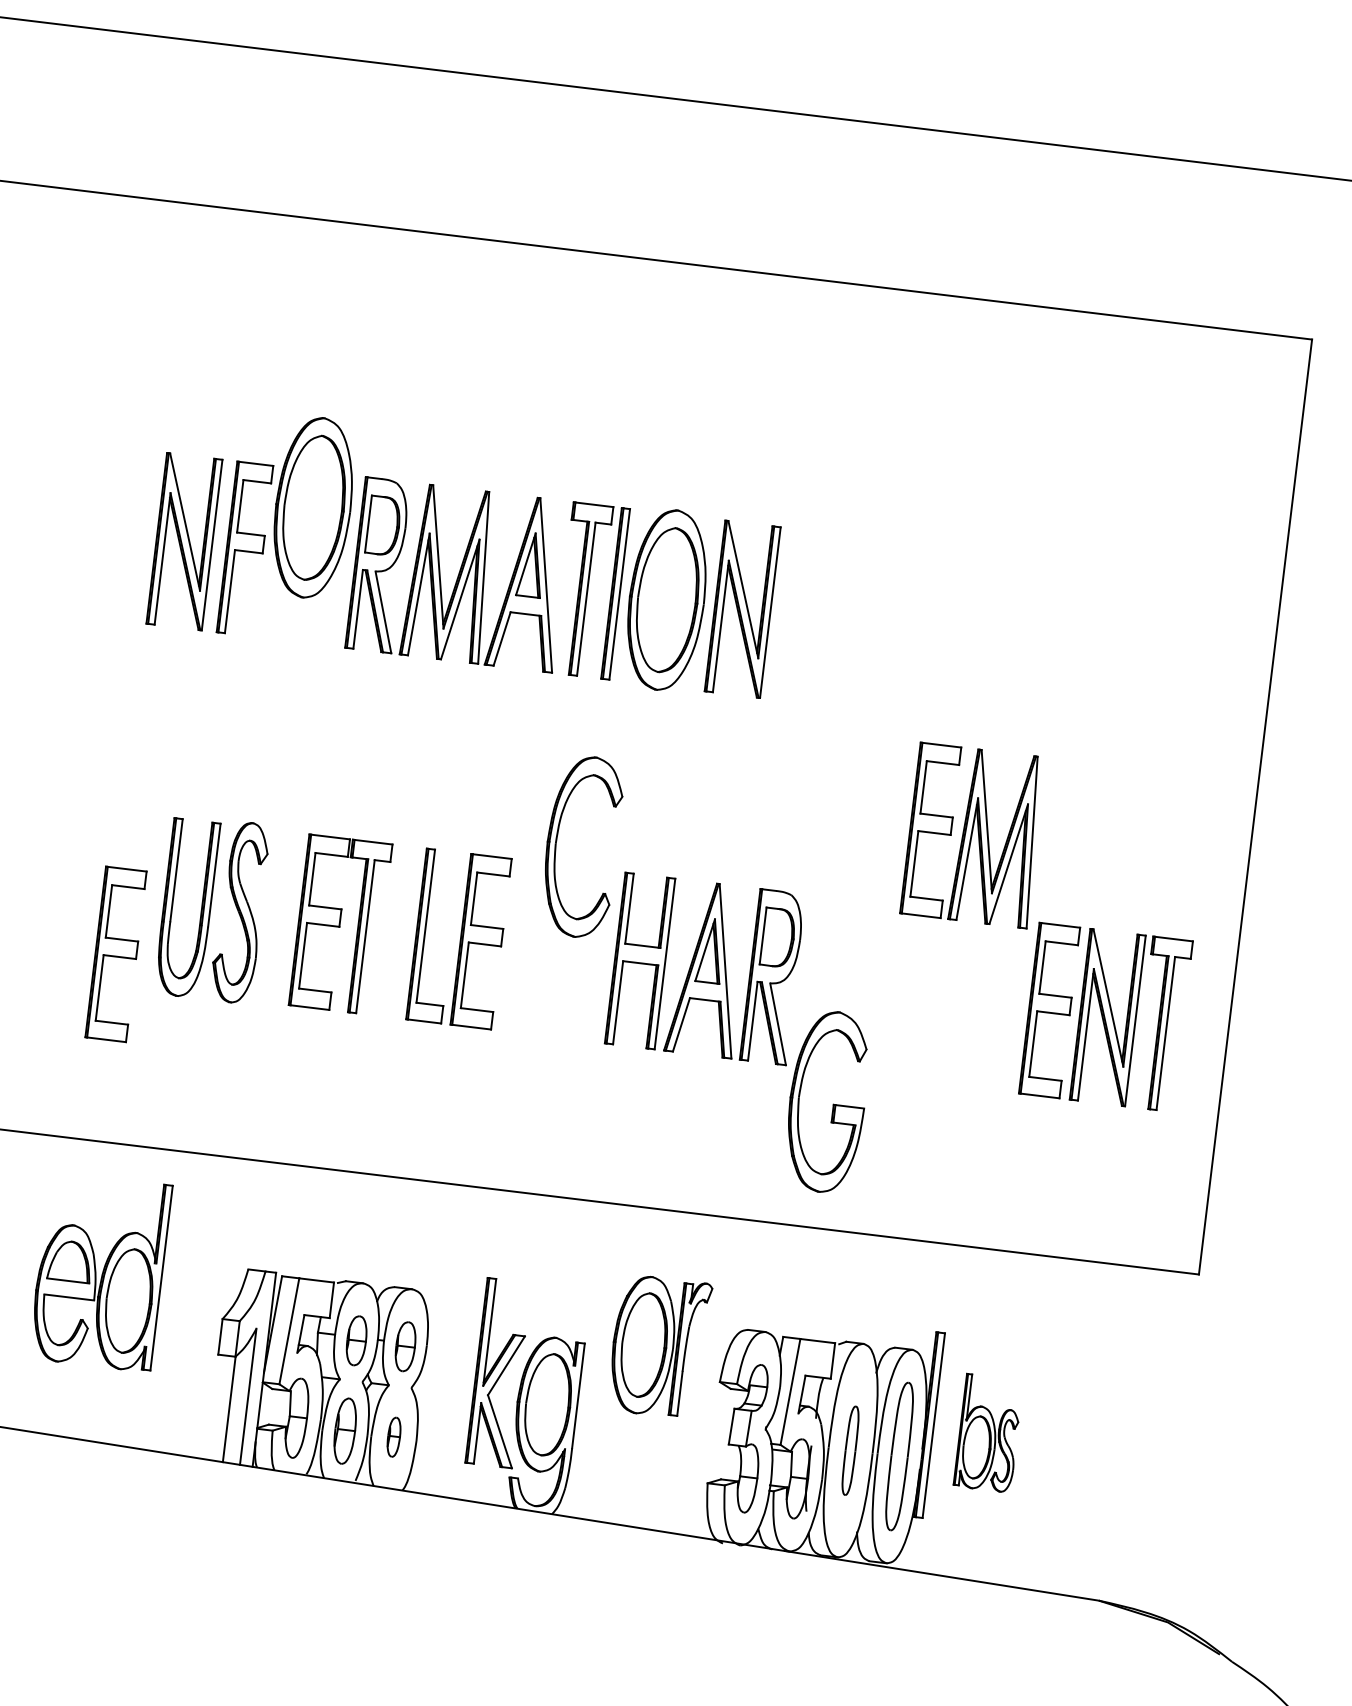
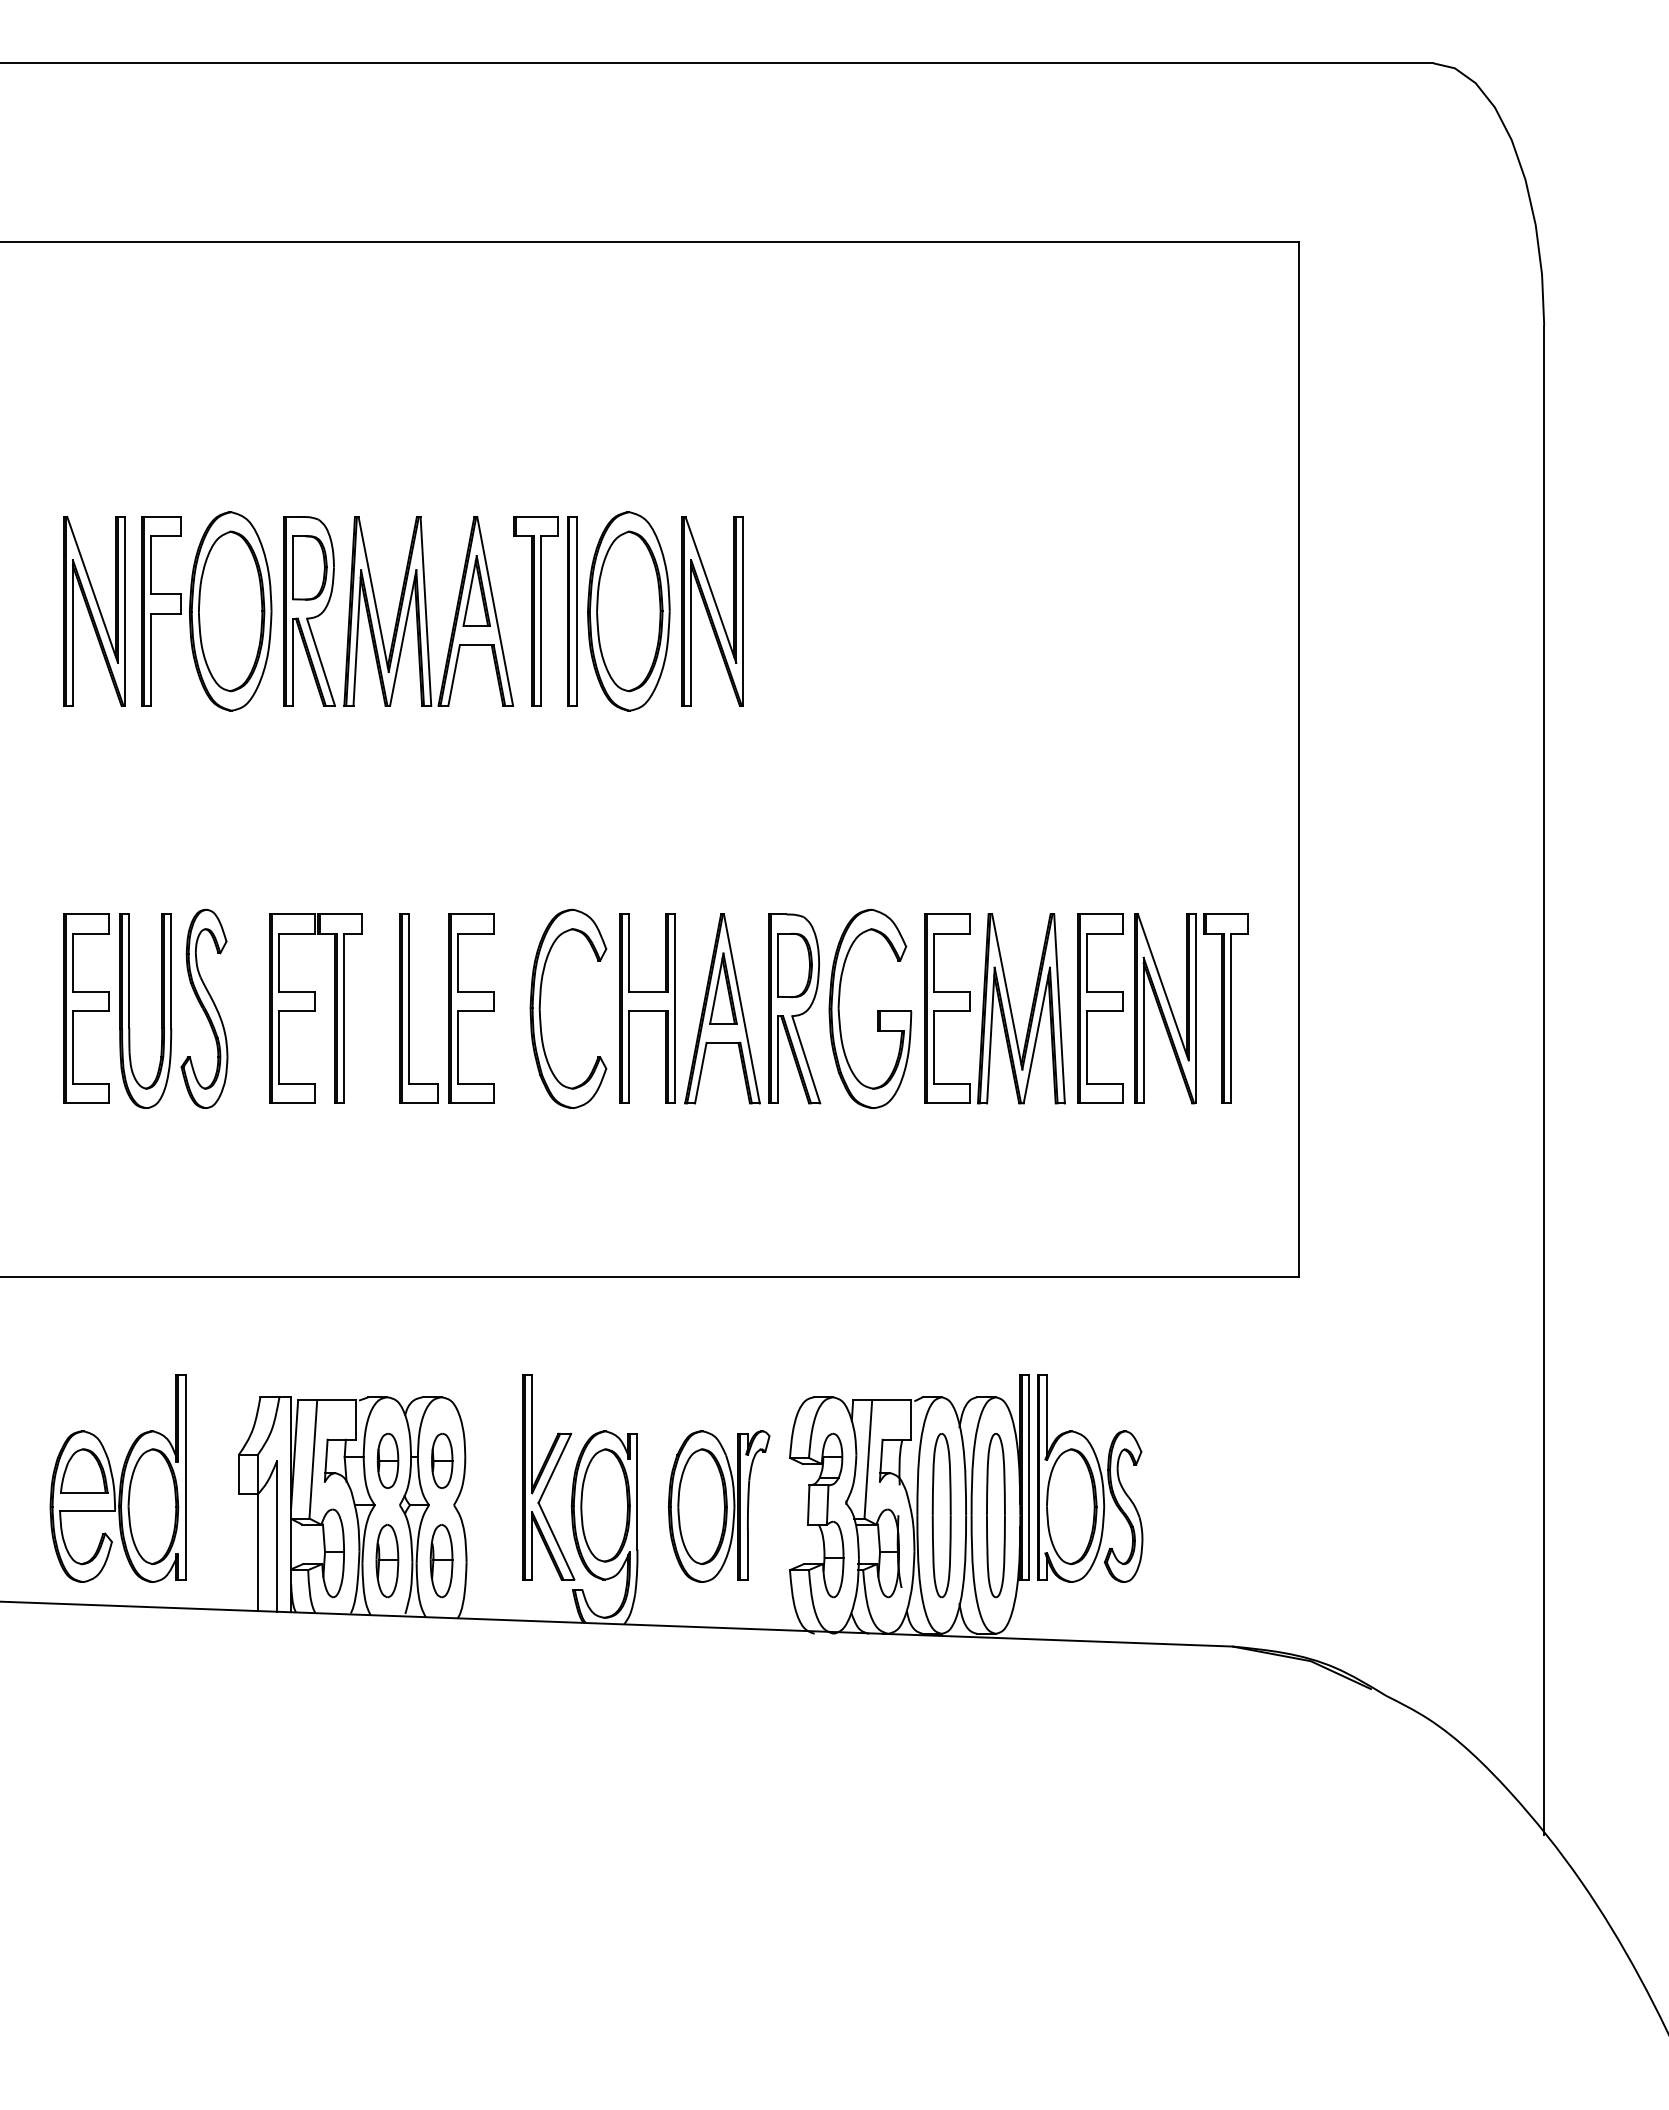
part: (313, 507) -> (230, 611), moved
part: (973, 835) -> (994, 1008), moved
part: (556, 843) -> (540, 1008), moved
part: (116, 954) -> (86, 1008), moved
part: (833, 1104) -> (877, 1010), moved
part: (99, 1271) -> (117, 1478), moved
part: (659, 1346) -> (719, 1506), moved
part: (989, 1433) -> (1090, 1478), size x1.67
part: (393, 1437) -> (441, 1561), size x1.67
part: (850, 1450) -> (941, 1515), size x1.67

